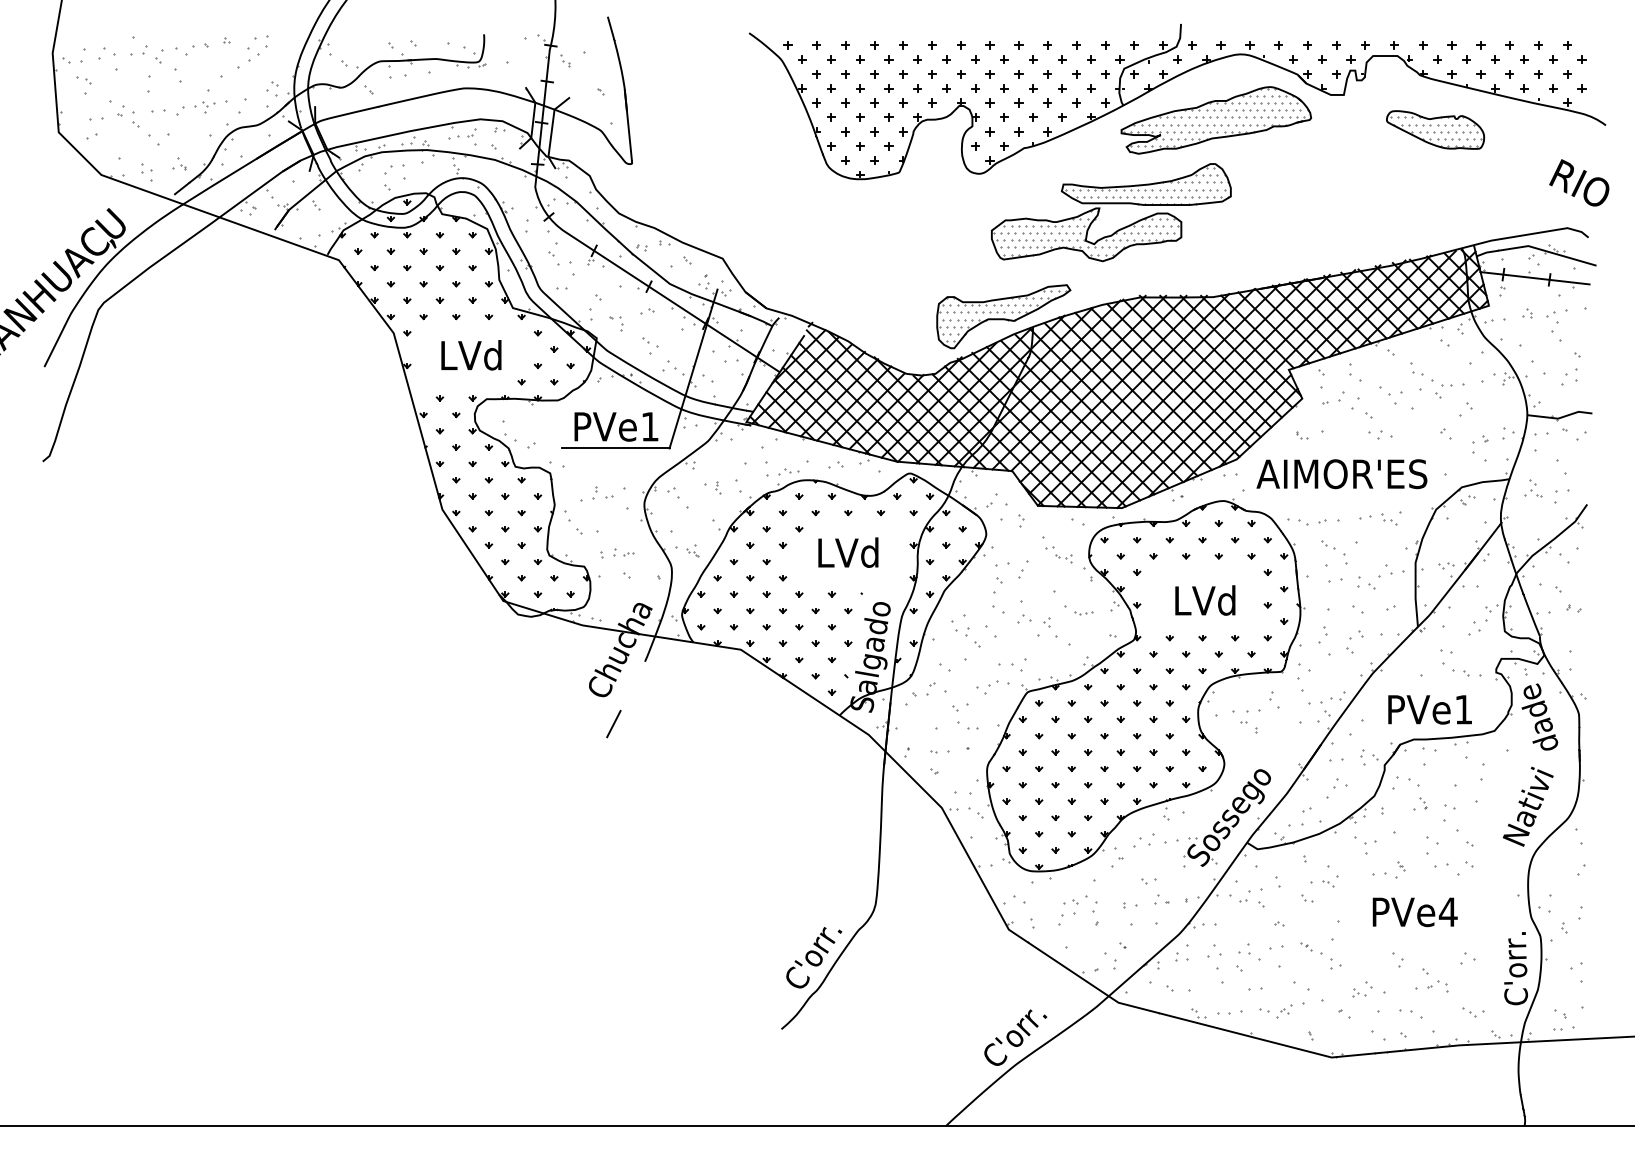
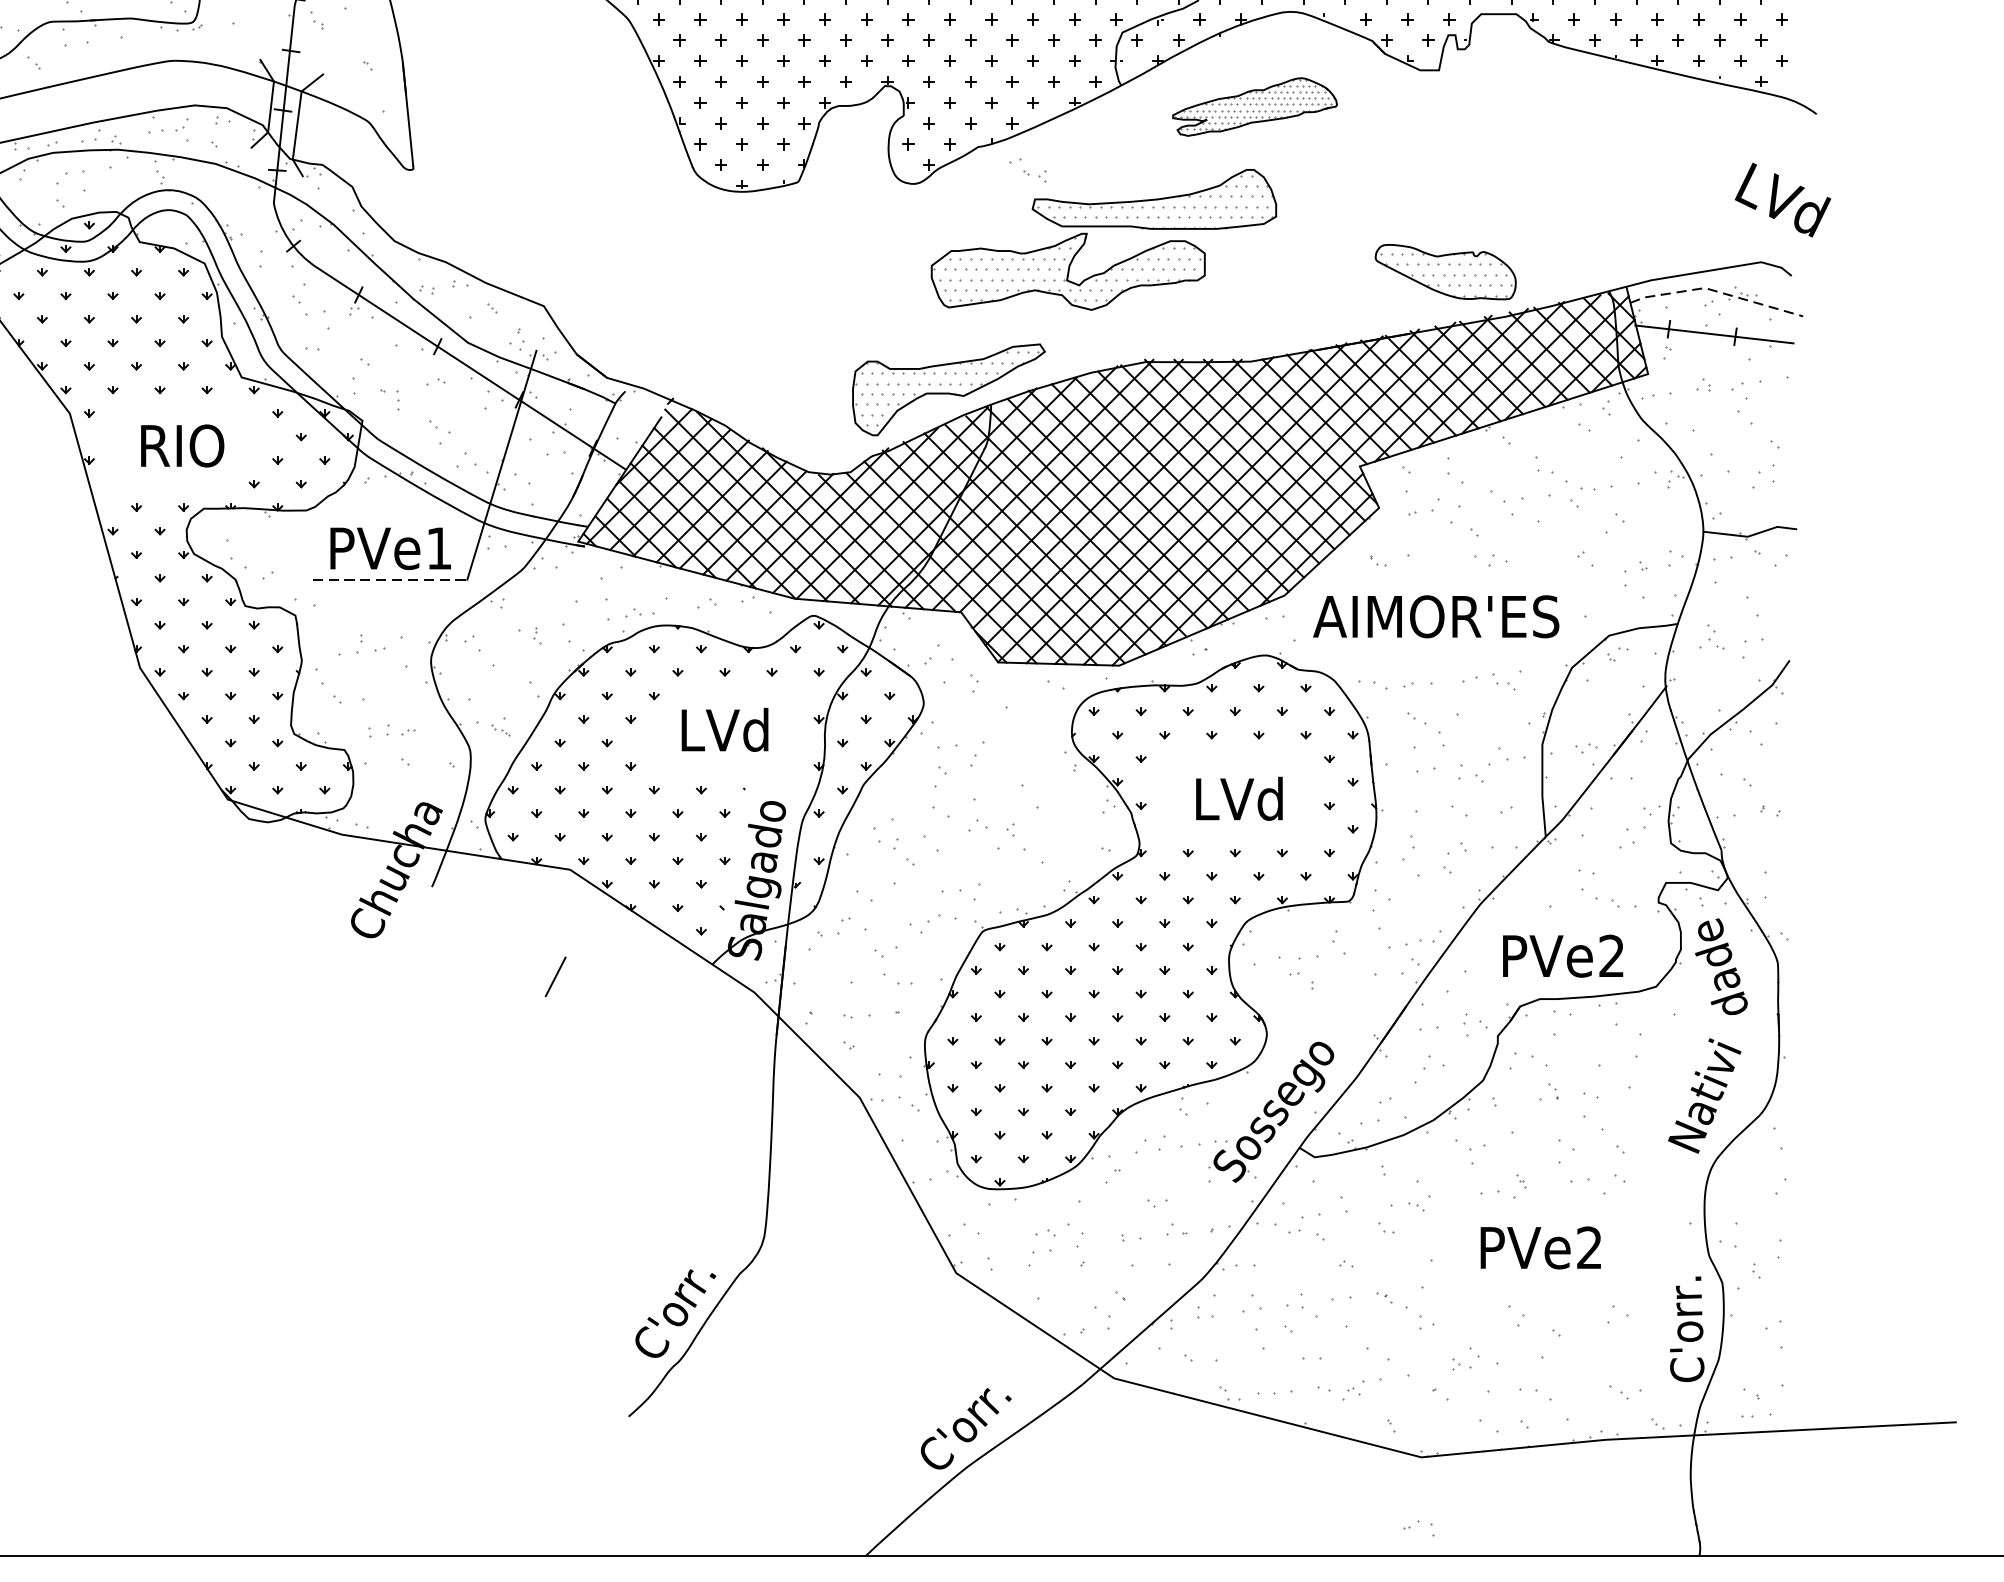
part: (1215, 120) -> (1254, 107), size x0.6
part: (1435, 129) -> (1445, 271), moved
text: (1583, 185) -> (1784, 200), RIO -> LVd
line: (1536, 248) -> (1716, 291), solid -> dashed
text: (471, 355) -> (181, 445), LVd -> RIO
line: (615, 448) -> (389, 579), solid -> dashed
part: (1058, 554) -> (1027, 170), moved
part: (1083, 613) -> (1063, 817), removed
text: (1463, 709) -> (1611, 955), PVe1 -> PVe2
line: (613, 724) -> (555, 977), moved
text: (1447, 911) -> (1588, 1246), PVe4 -> PVe2
part: (1437, 986) -> (1418, 1527), moved

